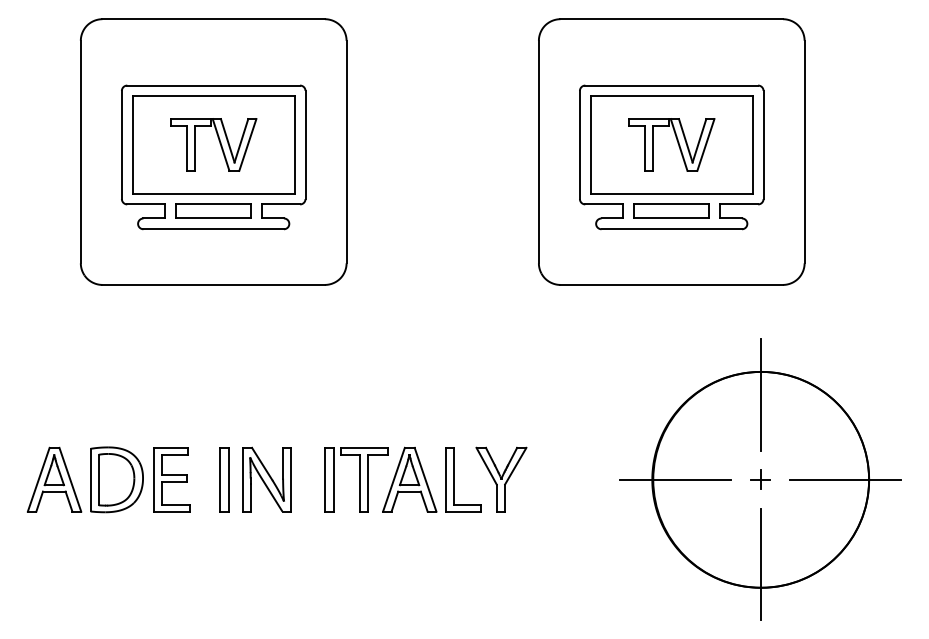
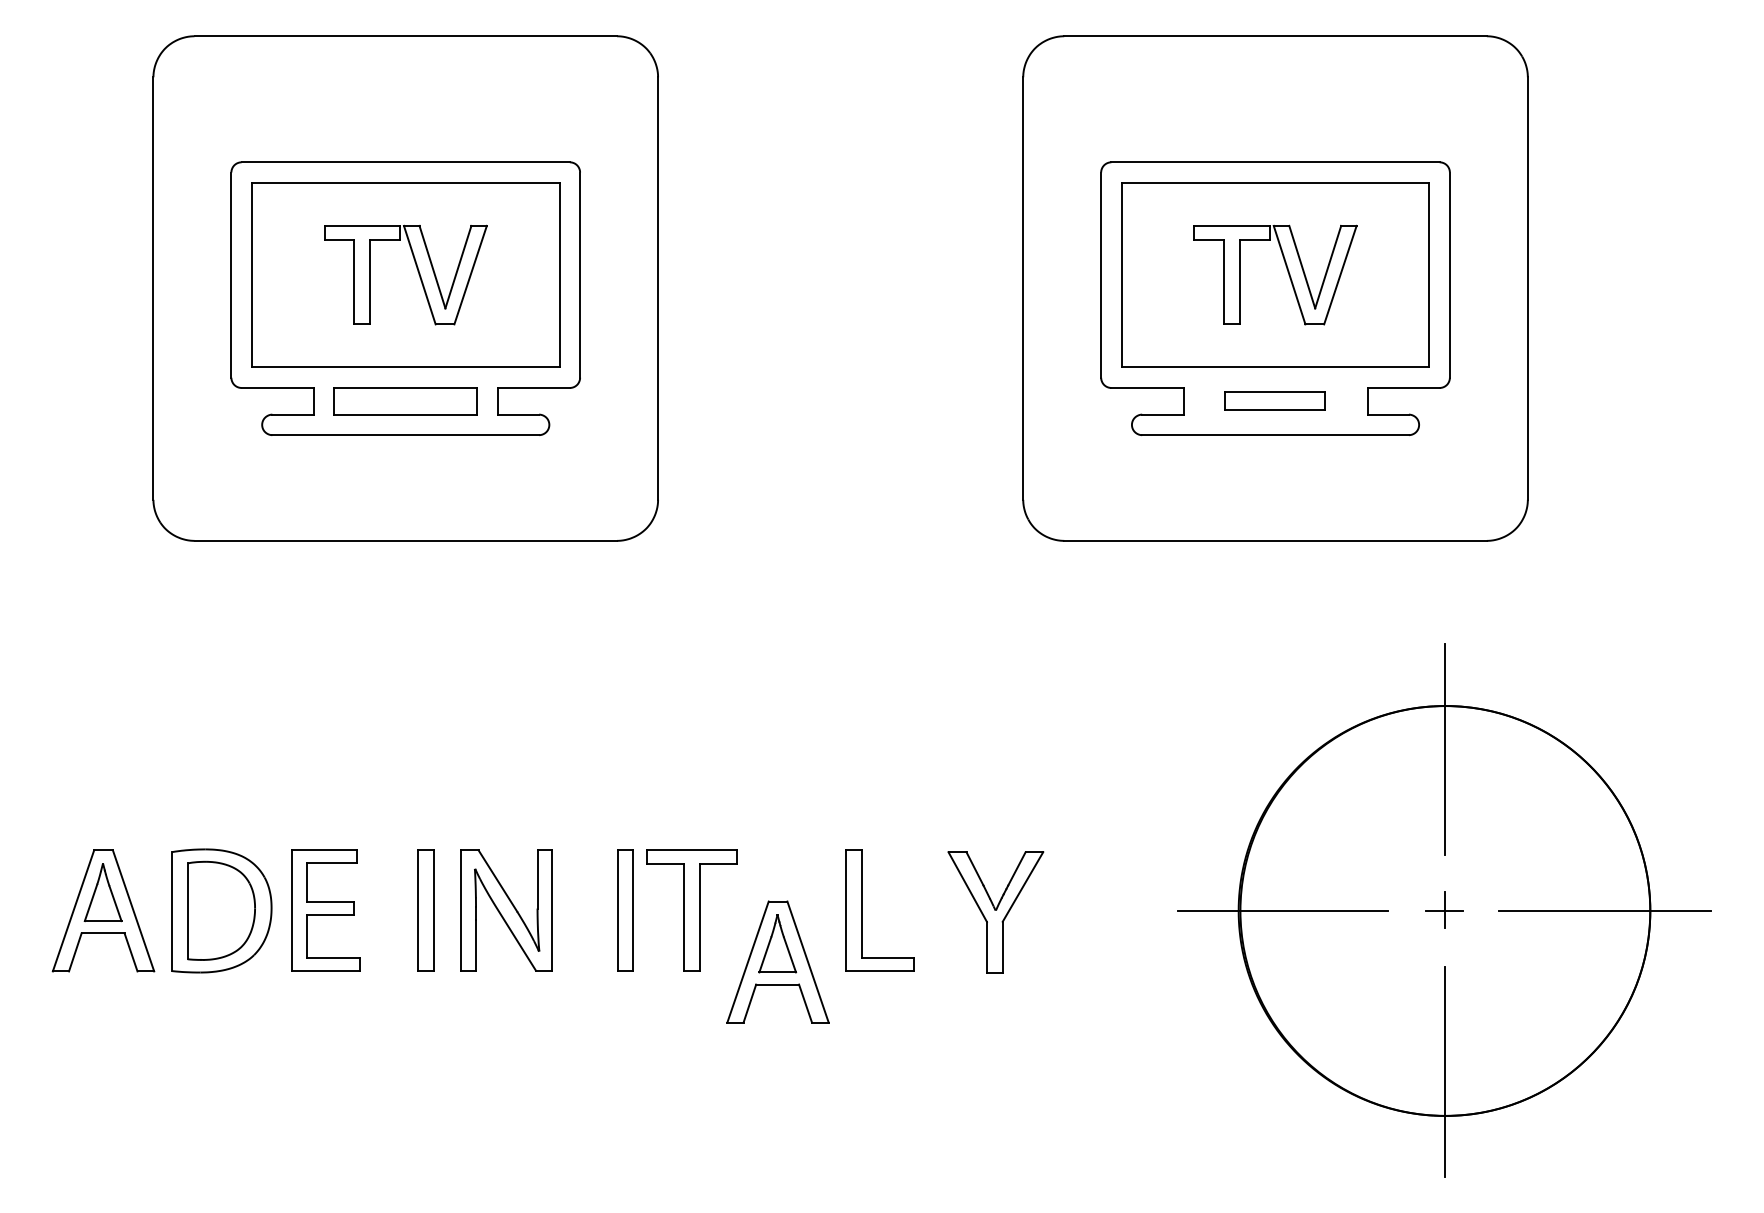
part: (671, 210) -> (1275, 399), size x0.7
part: (409, 479) -> (777, 961), moved
part: (501, 479) -> (995, 912), moved

